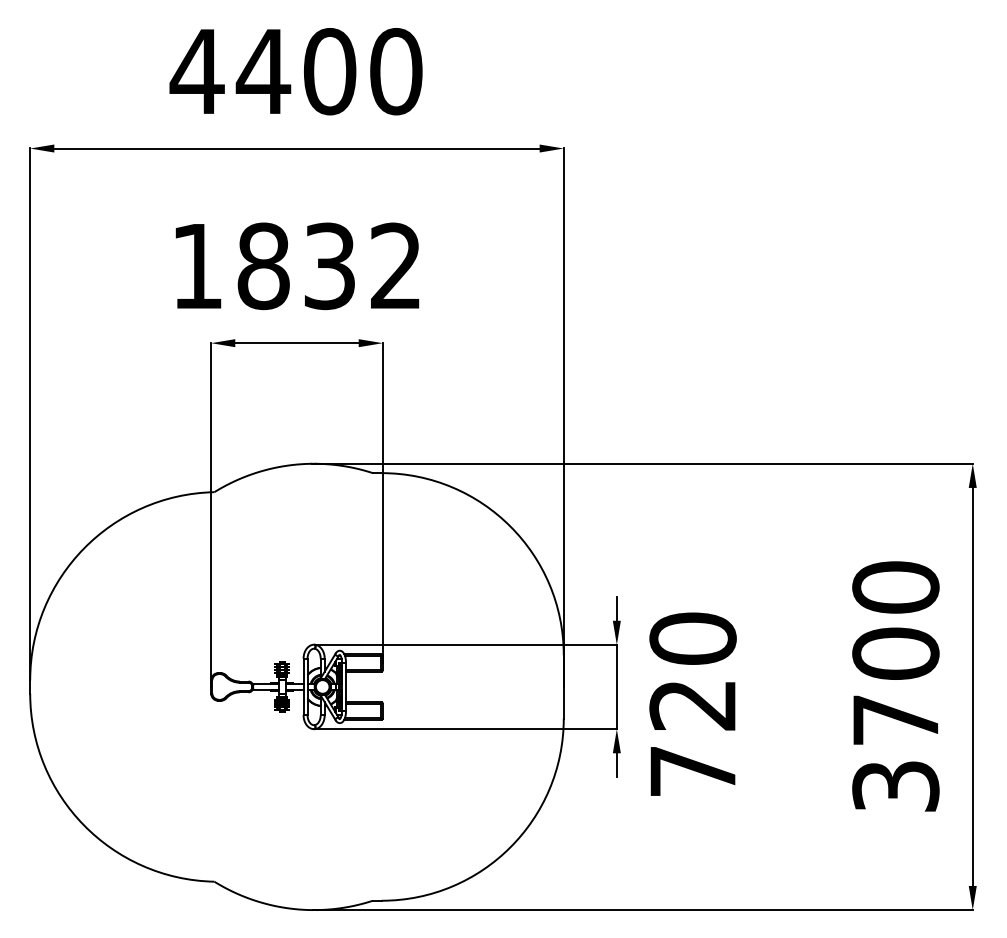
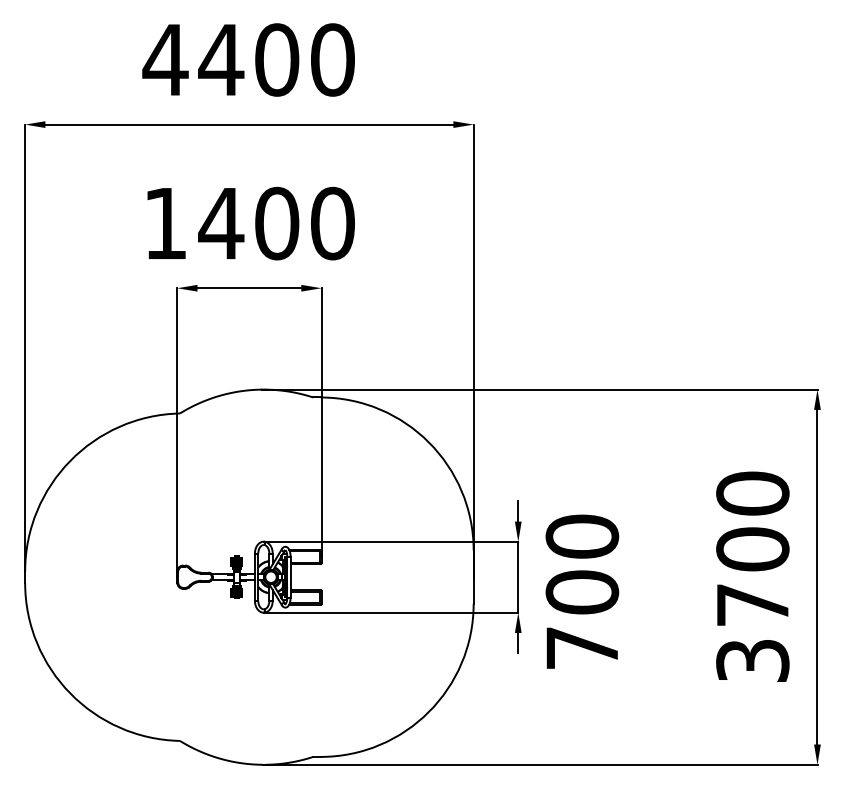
text: (328, 266) -> (275, 223), 1832 -> 1400
text: (692, 704) -> (581, 591), 720 -> 700

